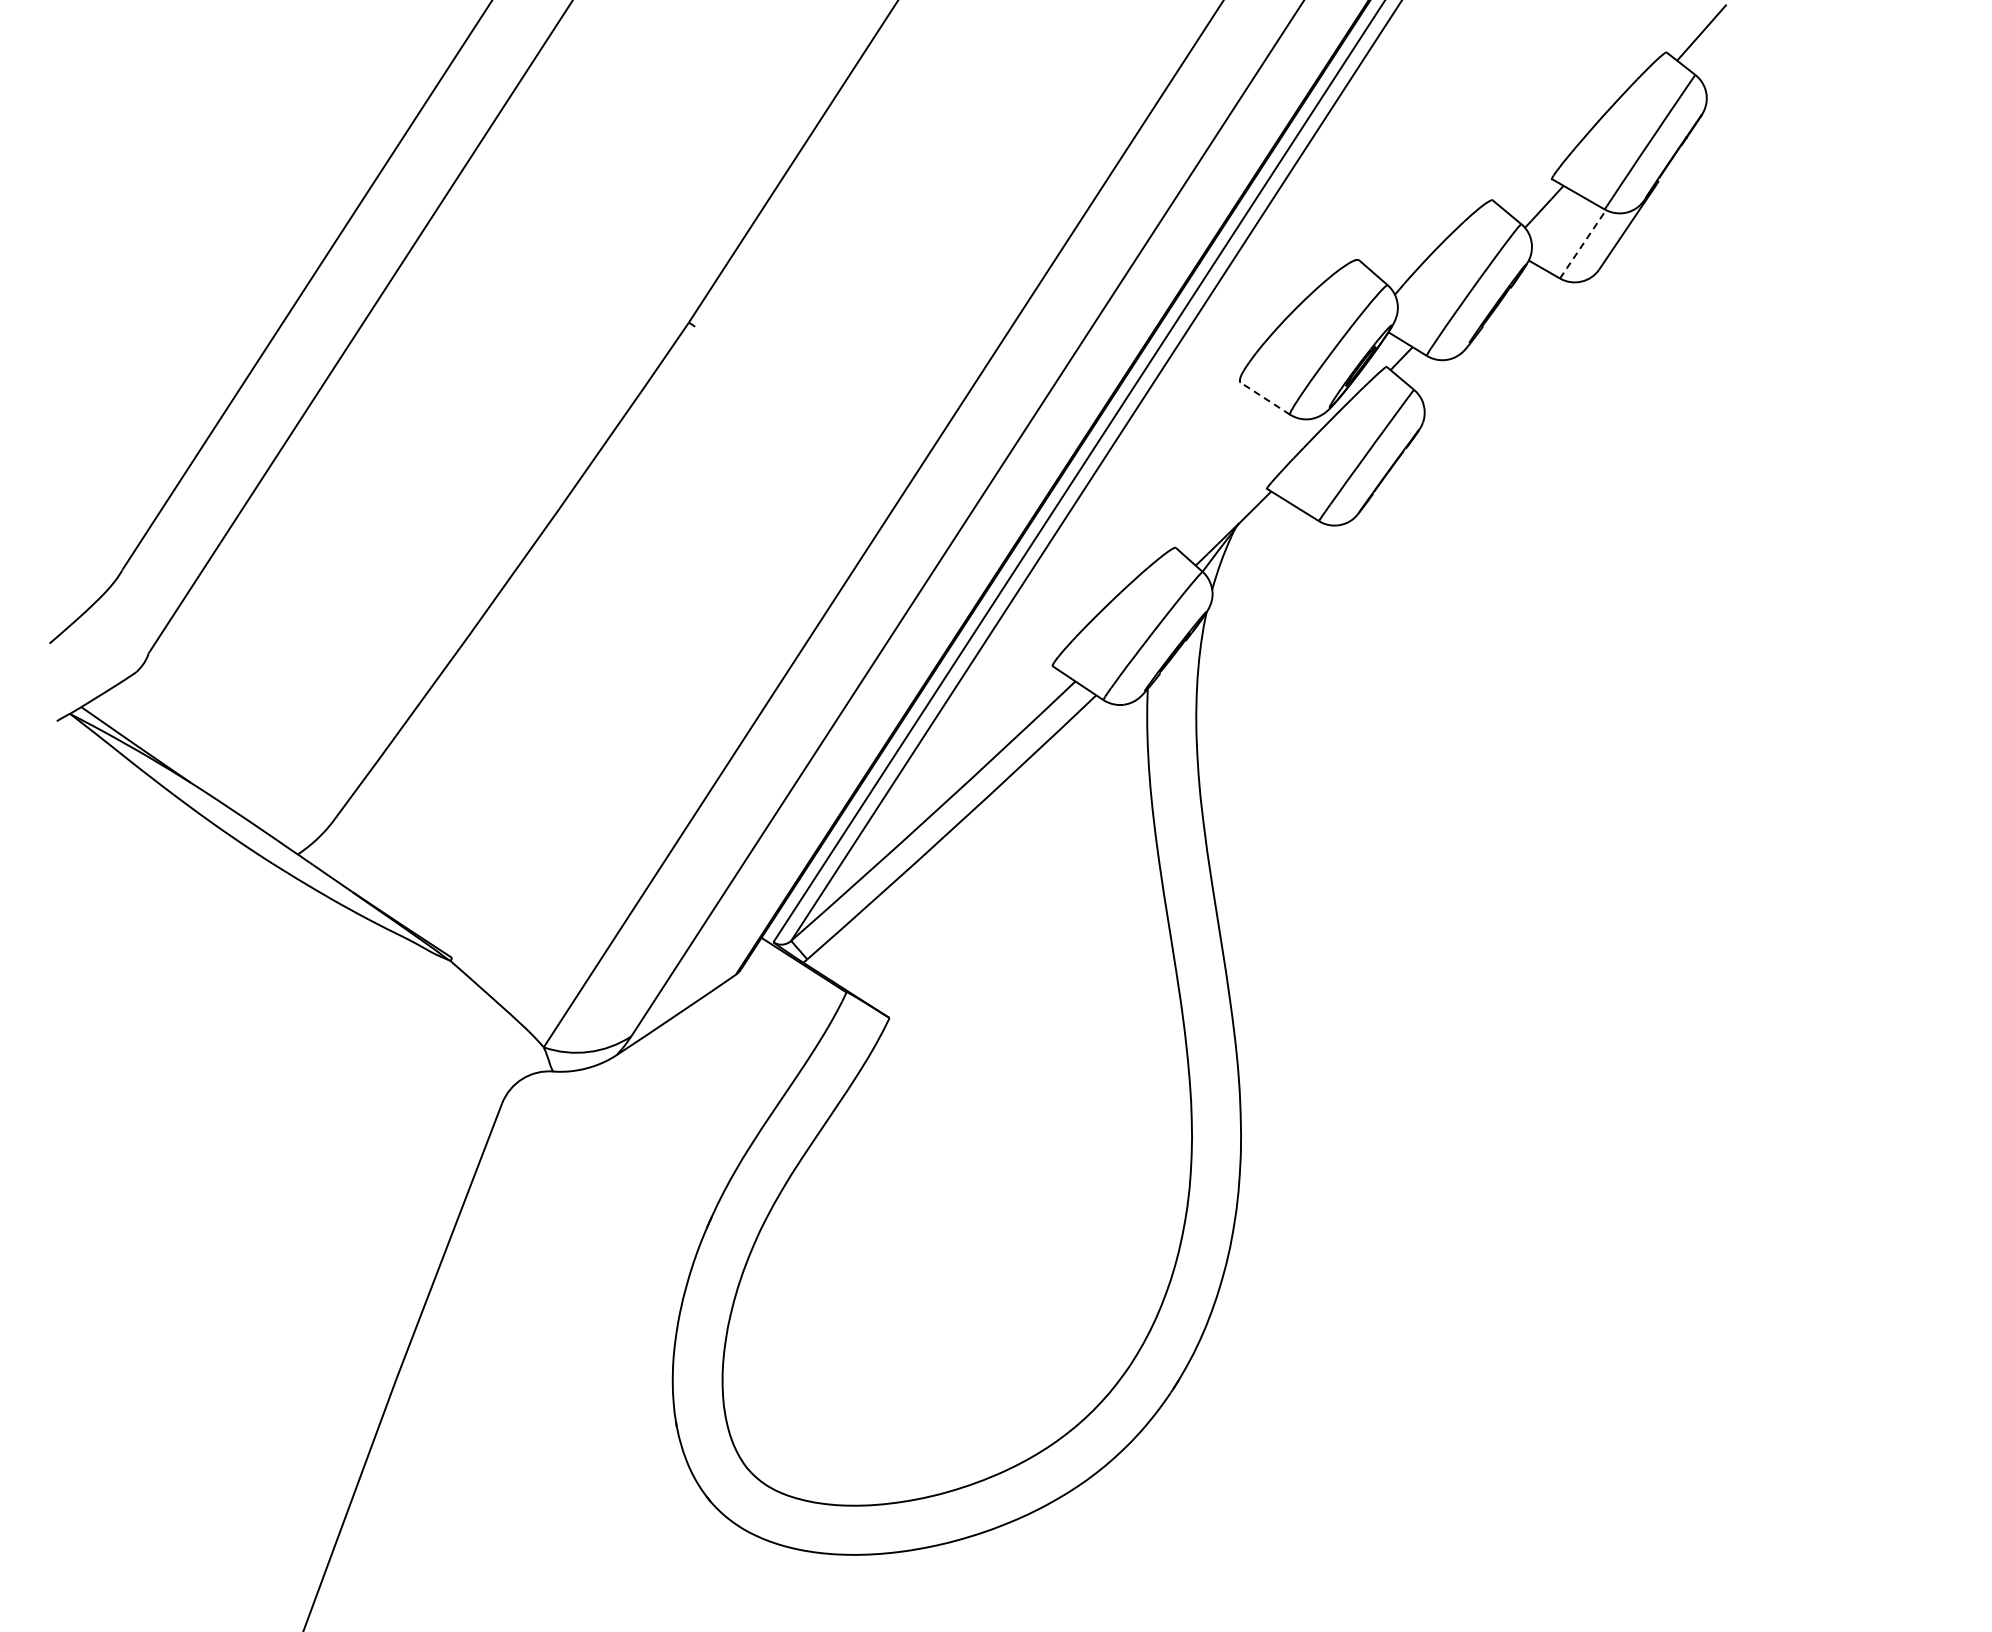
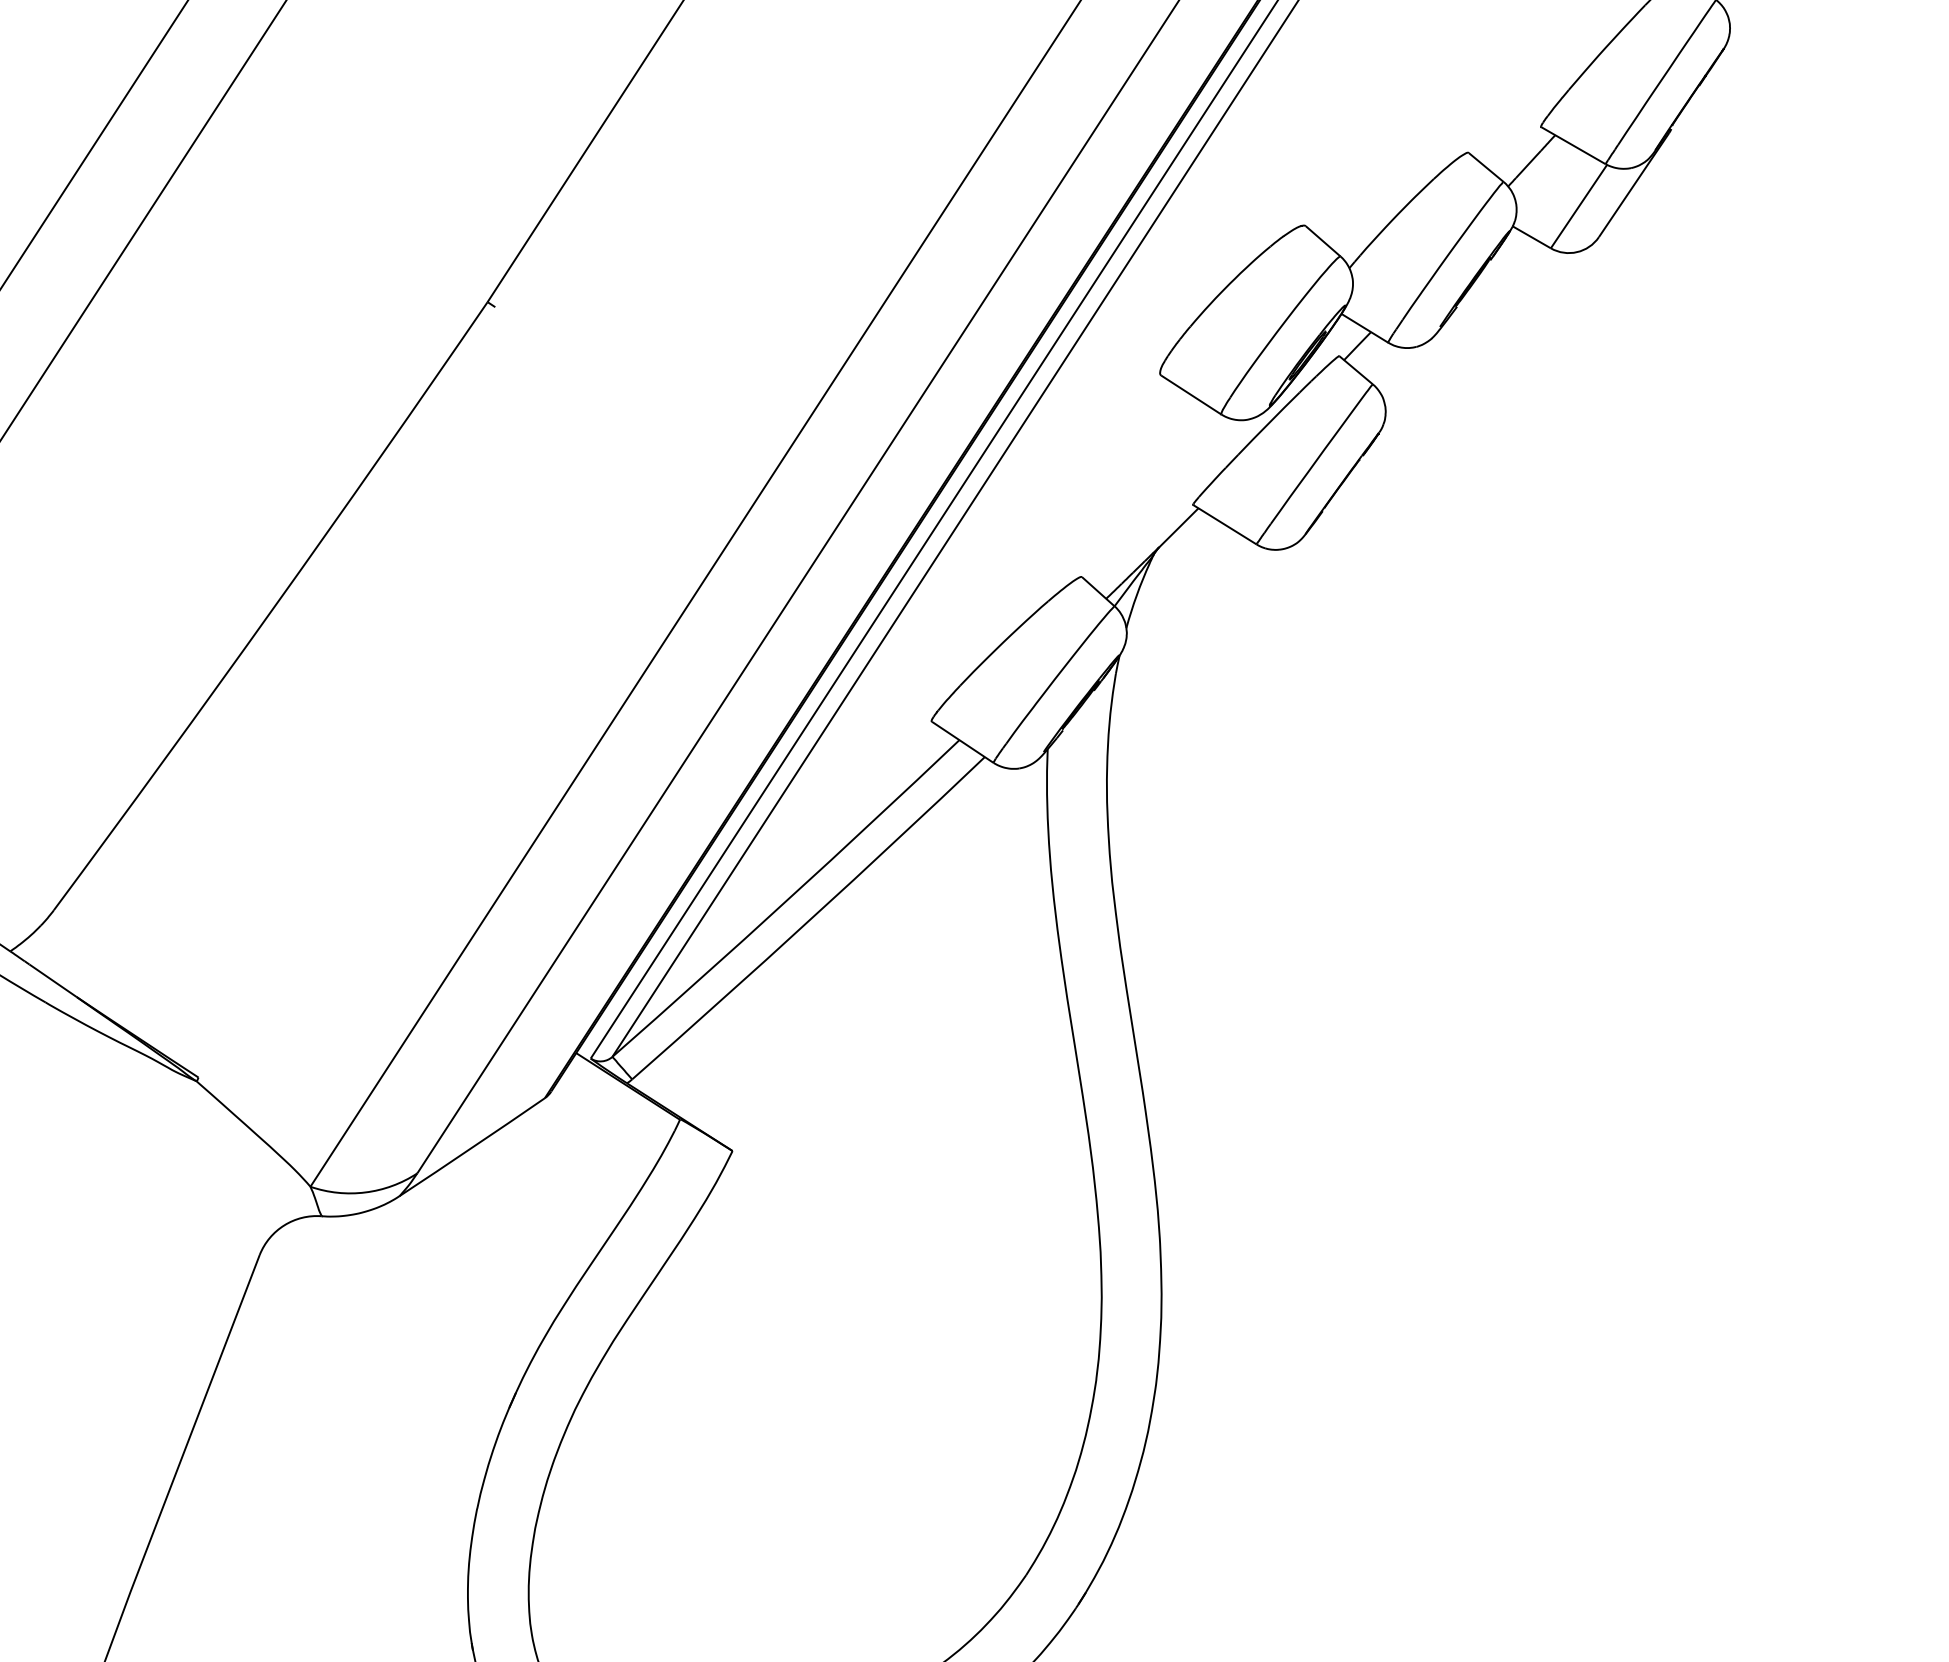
line: (1583, 243) -> (1579, 205), dashed -> solid
line: (1264, 398) -> (1190, 394), dashed -> solid

